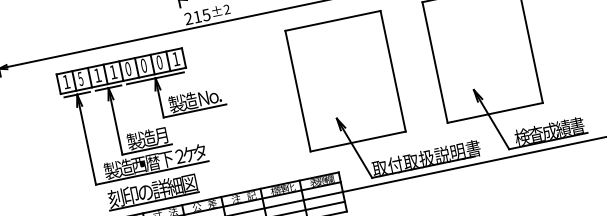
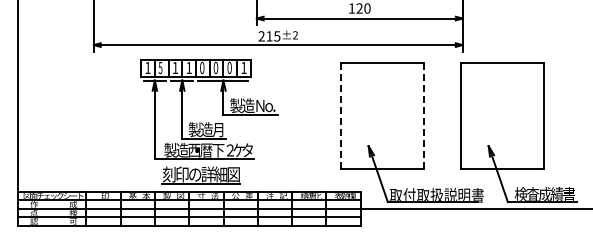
line: (393, 71) -> (424, 116), solid -> dashed
line: (297, 91) -> (340, 116), solid -> dashed

